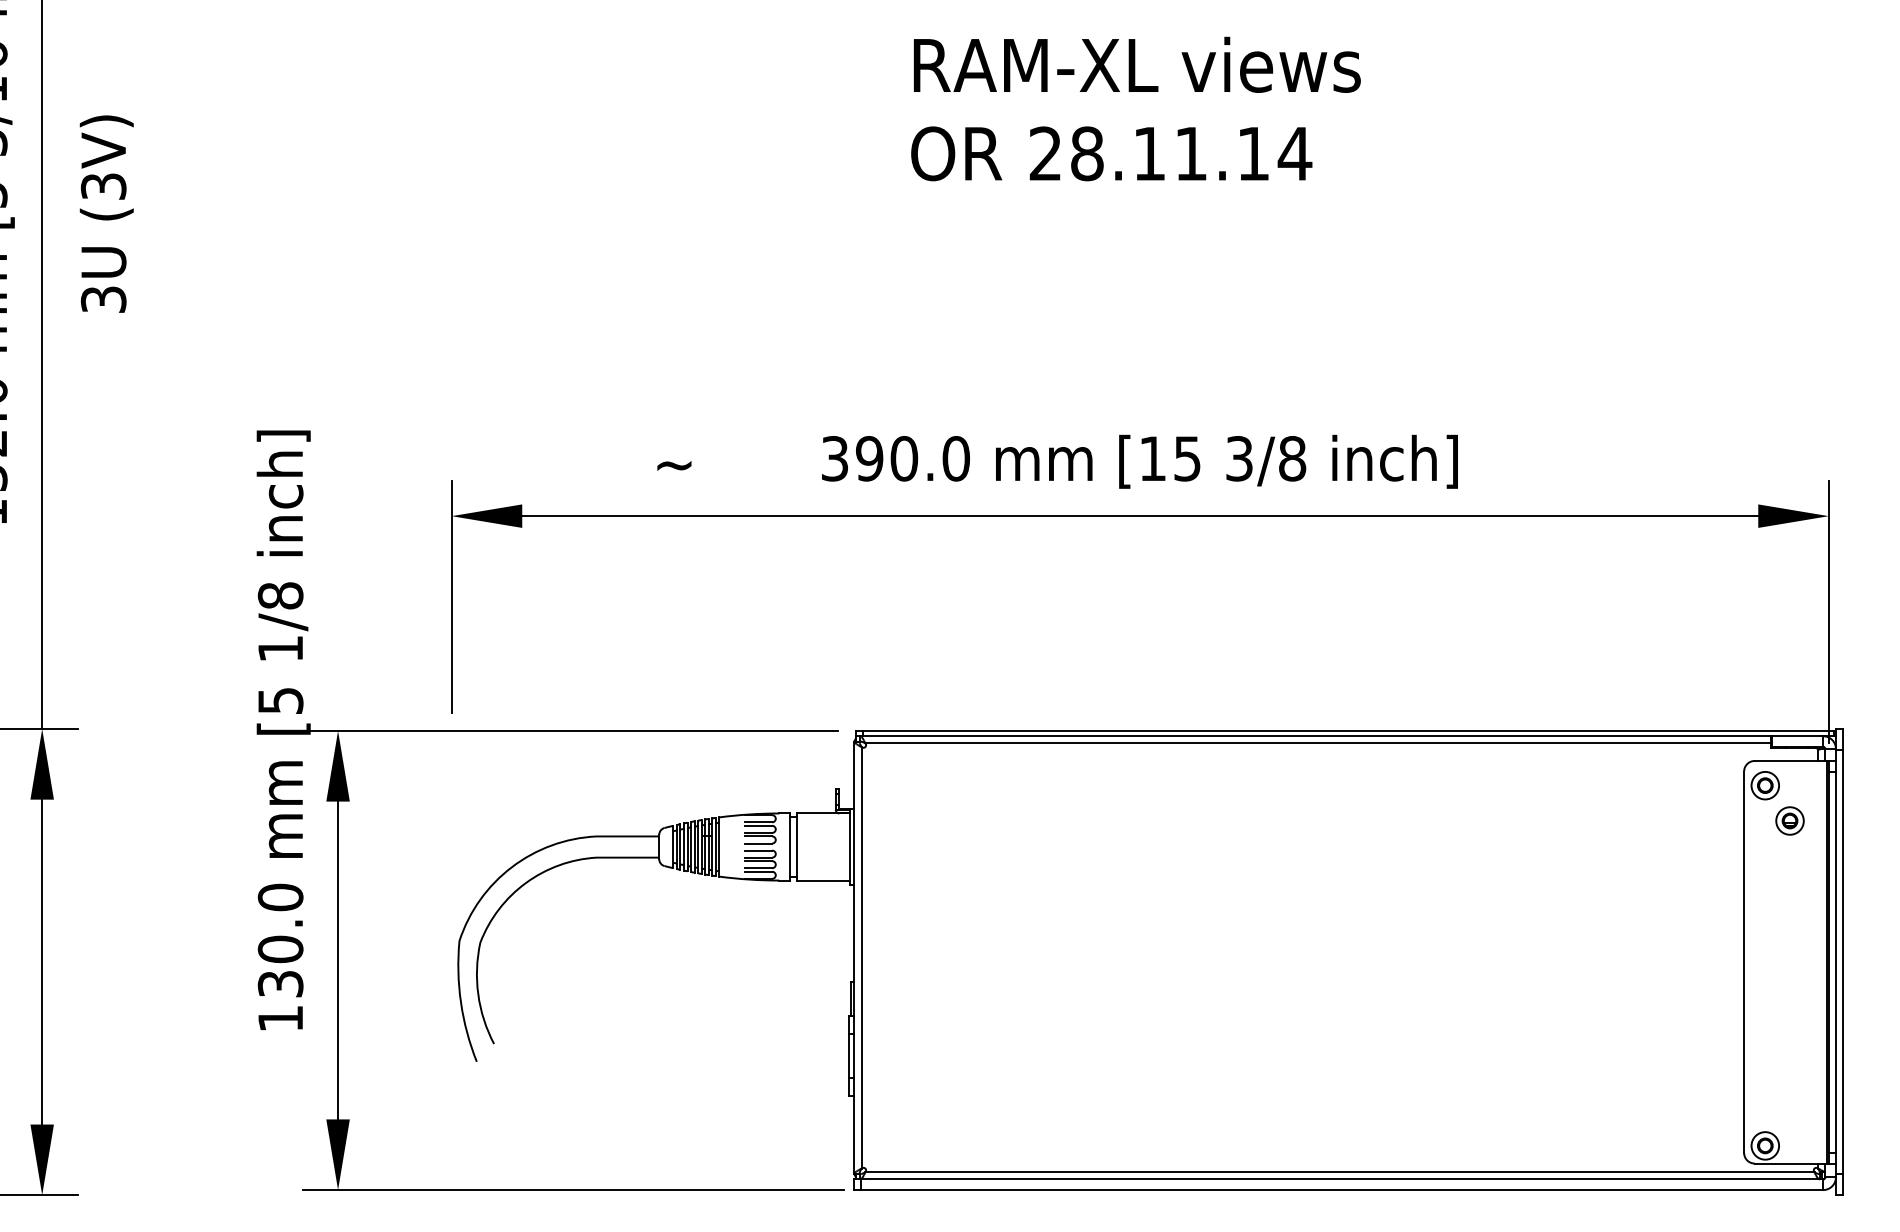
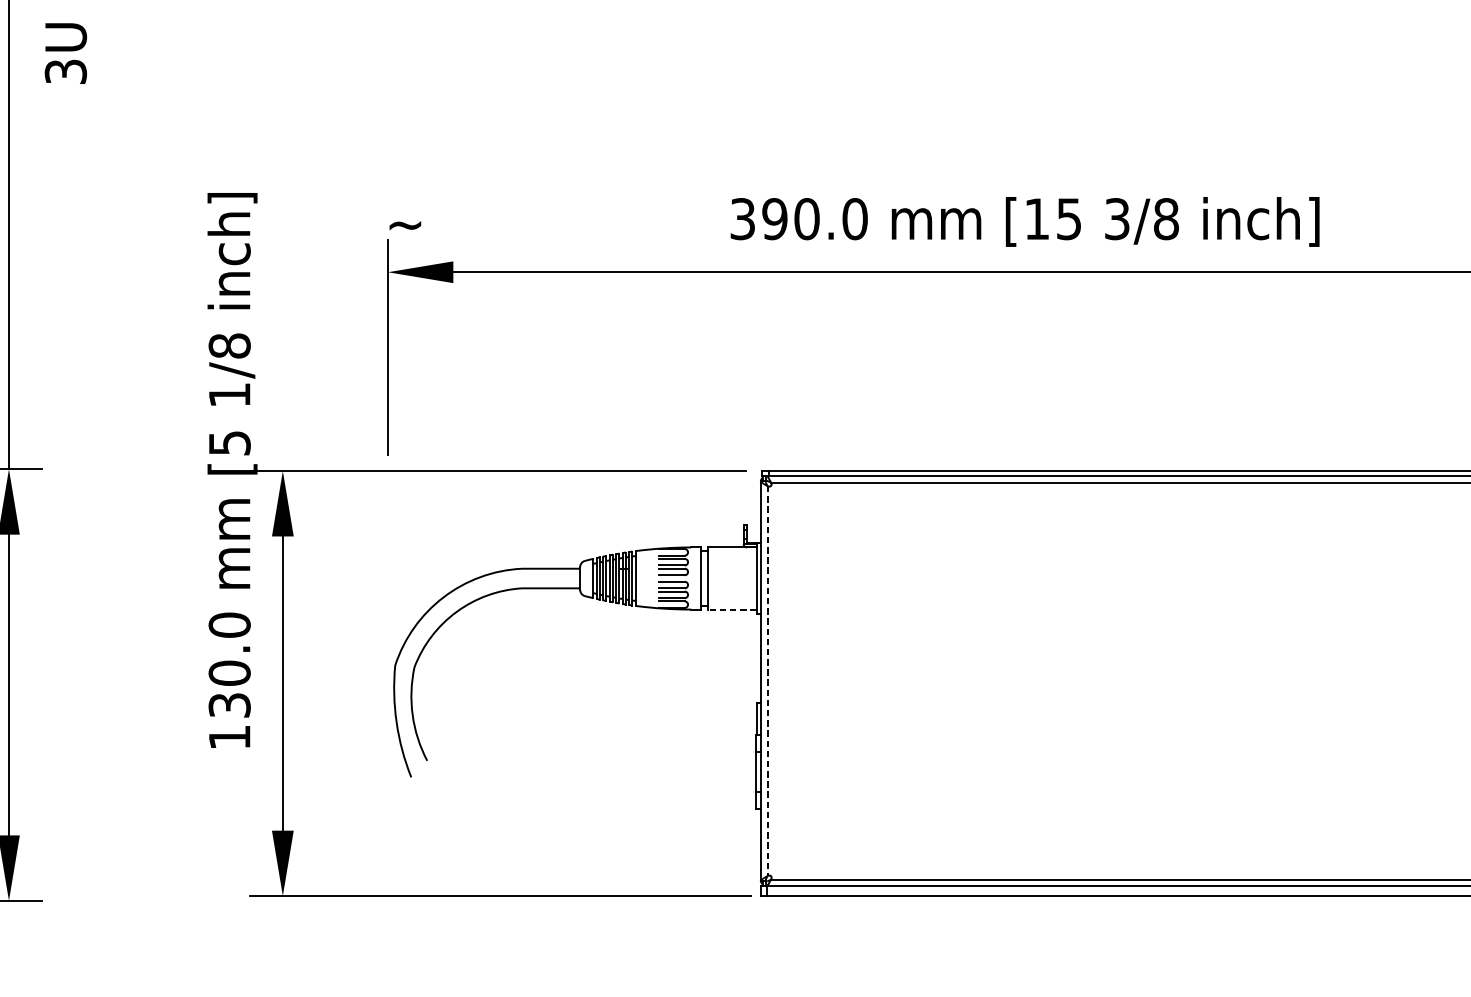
text: (674, 465) -> (405, 225), moved
line: (822, 880) -> (731, 609), solid -> dashed
line: (861, 957) -> (767, 680), solid -> dashed

